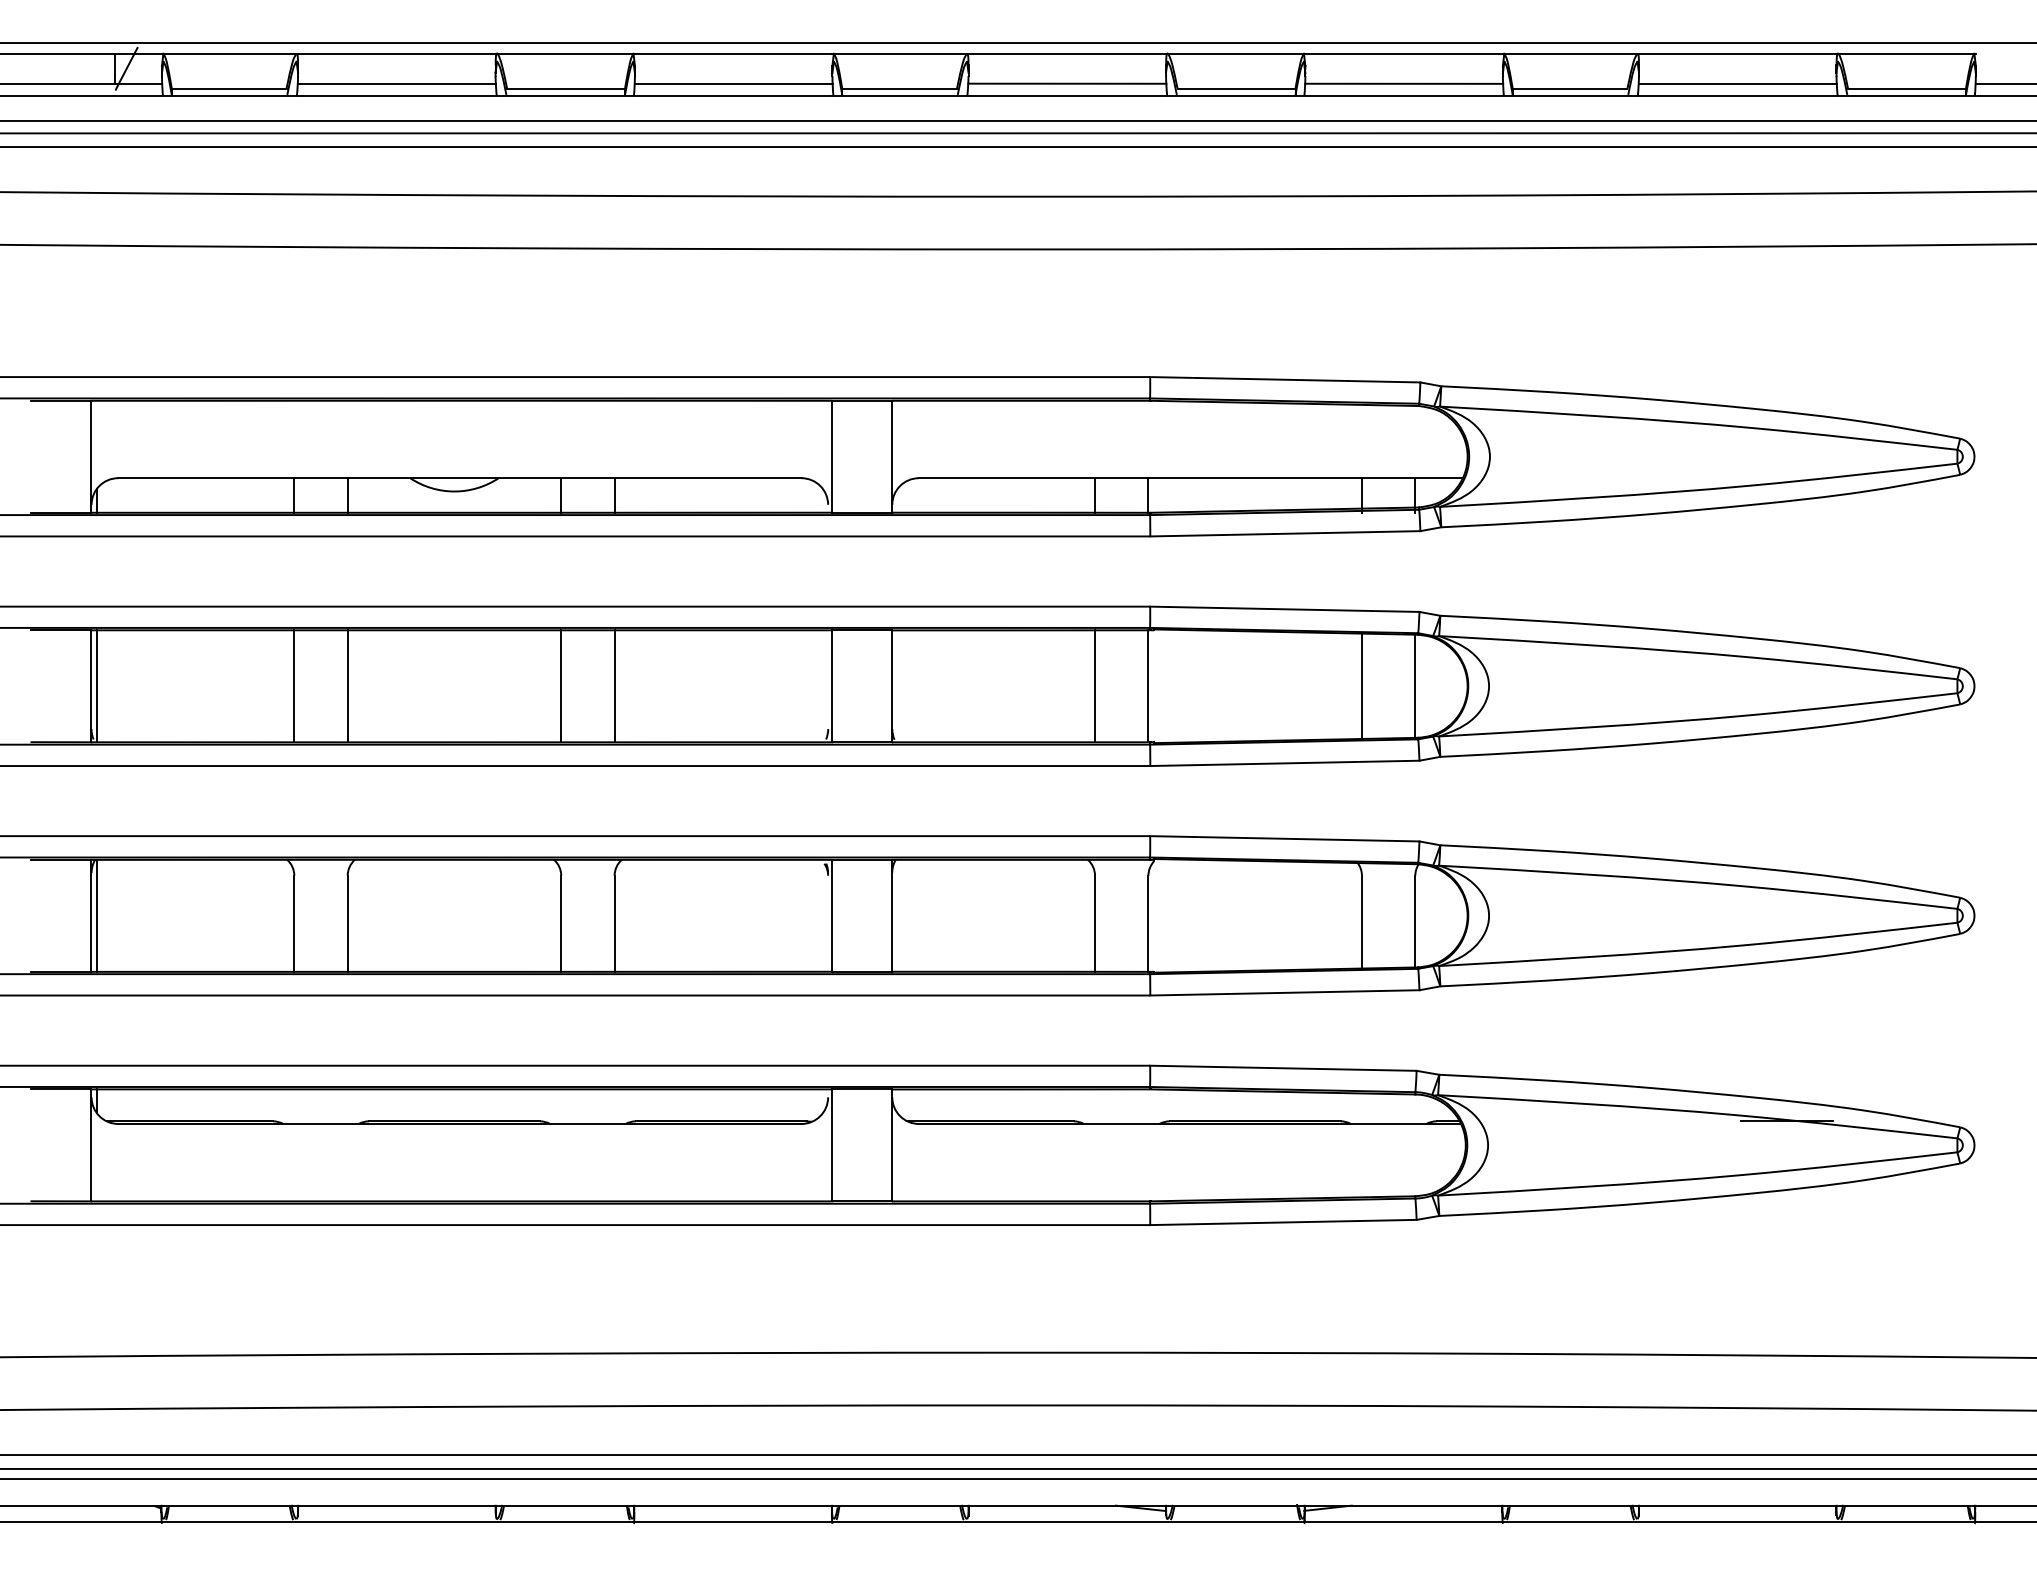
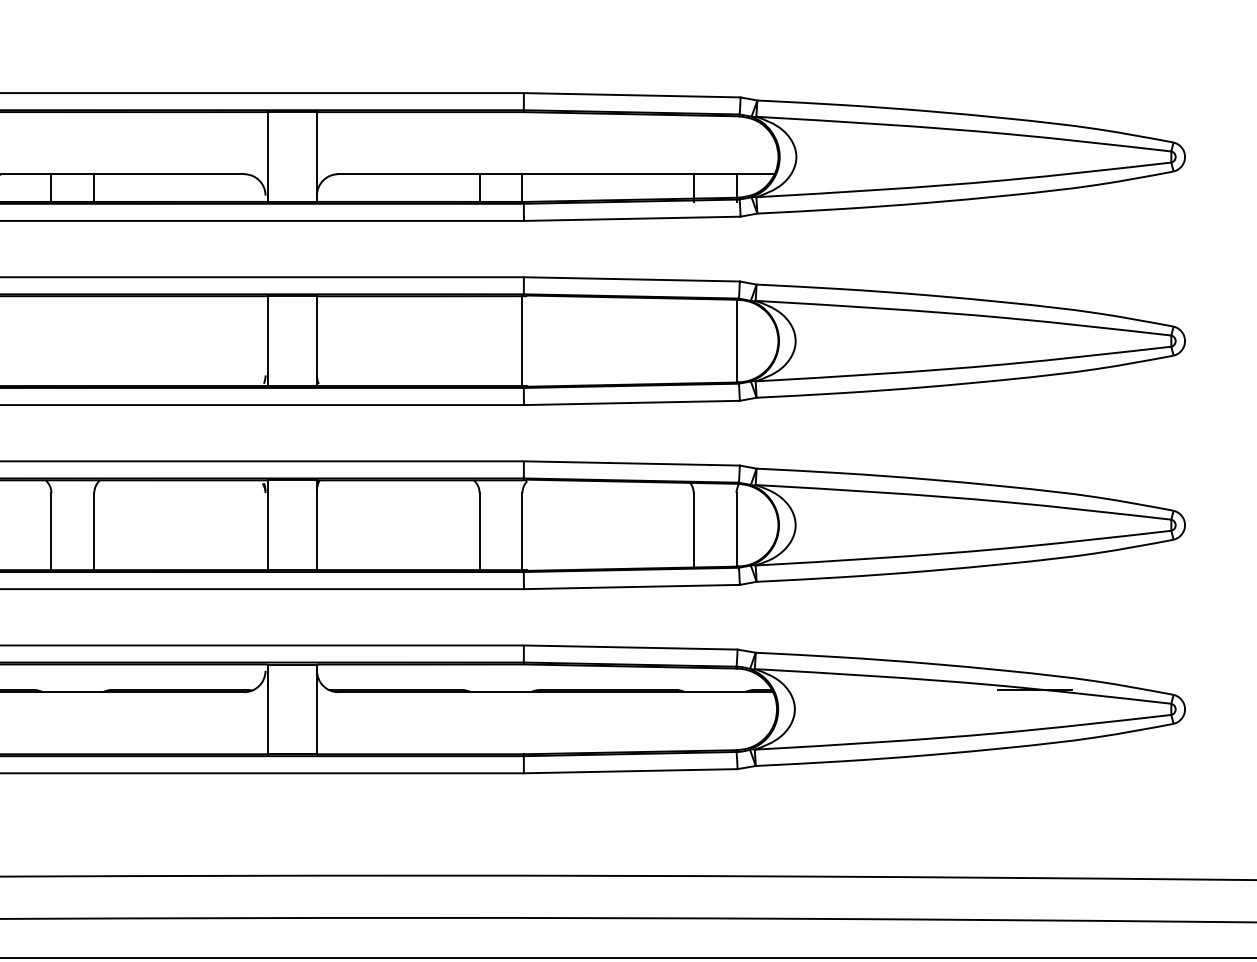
line: (561, 686) -> (51, 341), removed
line: (614, 686) -> (94, 341), removed
line: (1095, 686) -> (479, 341), removed
line: (1361, 686) -> (693, 341), removed

